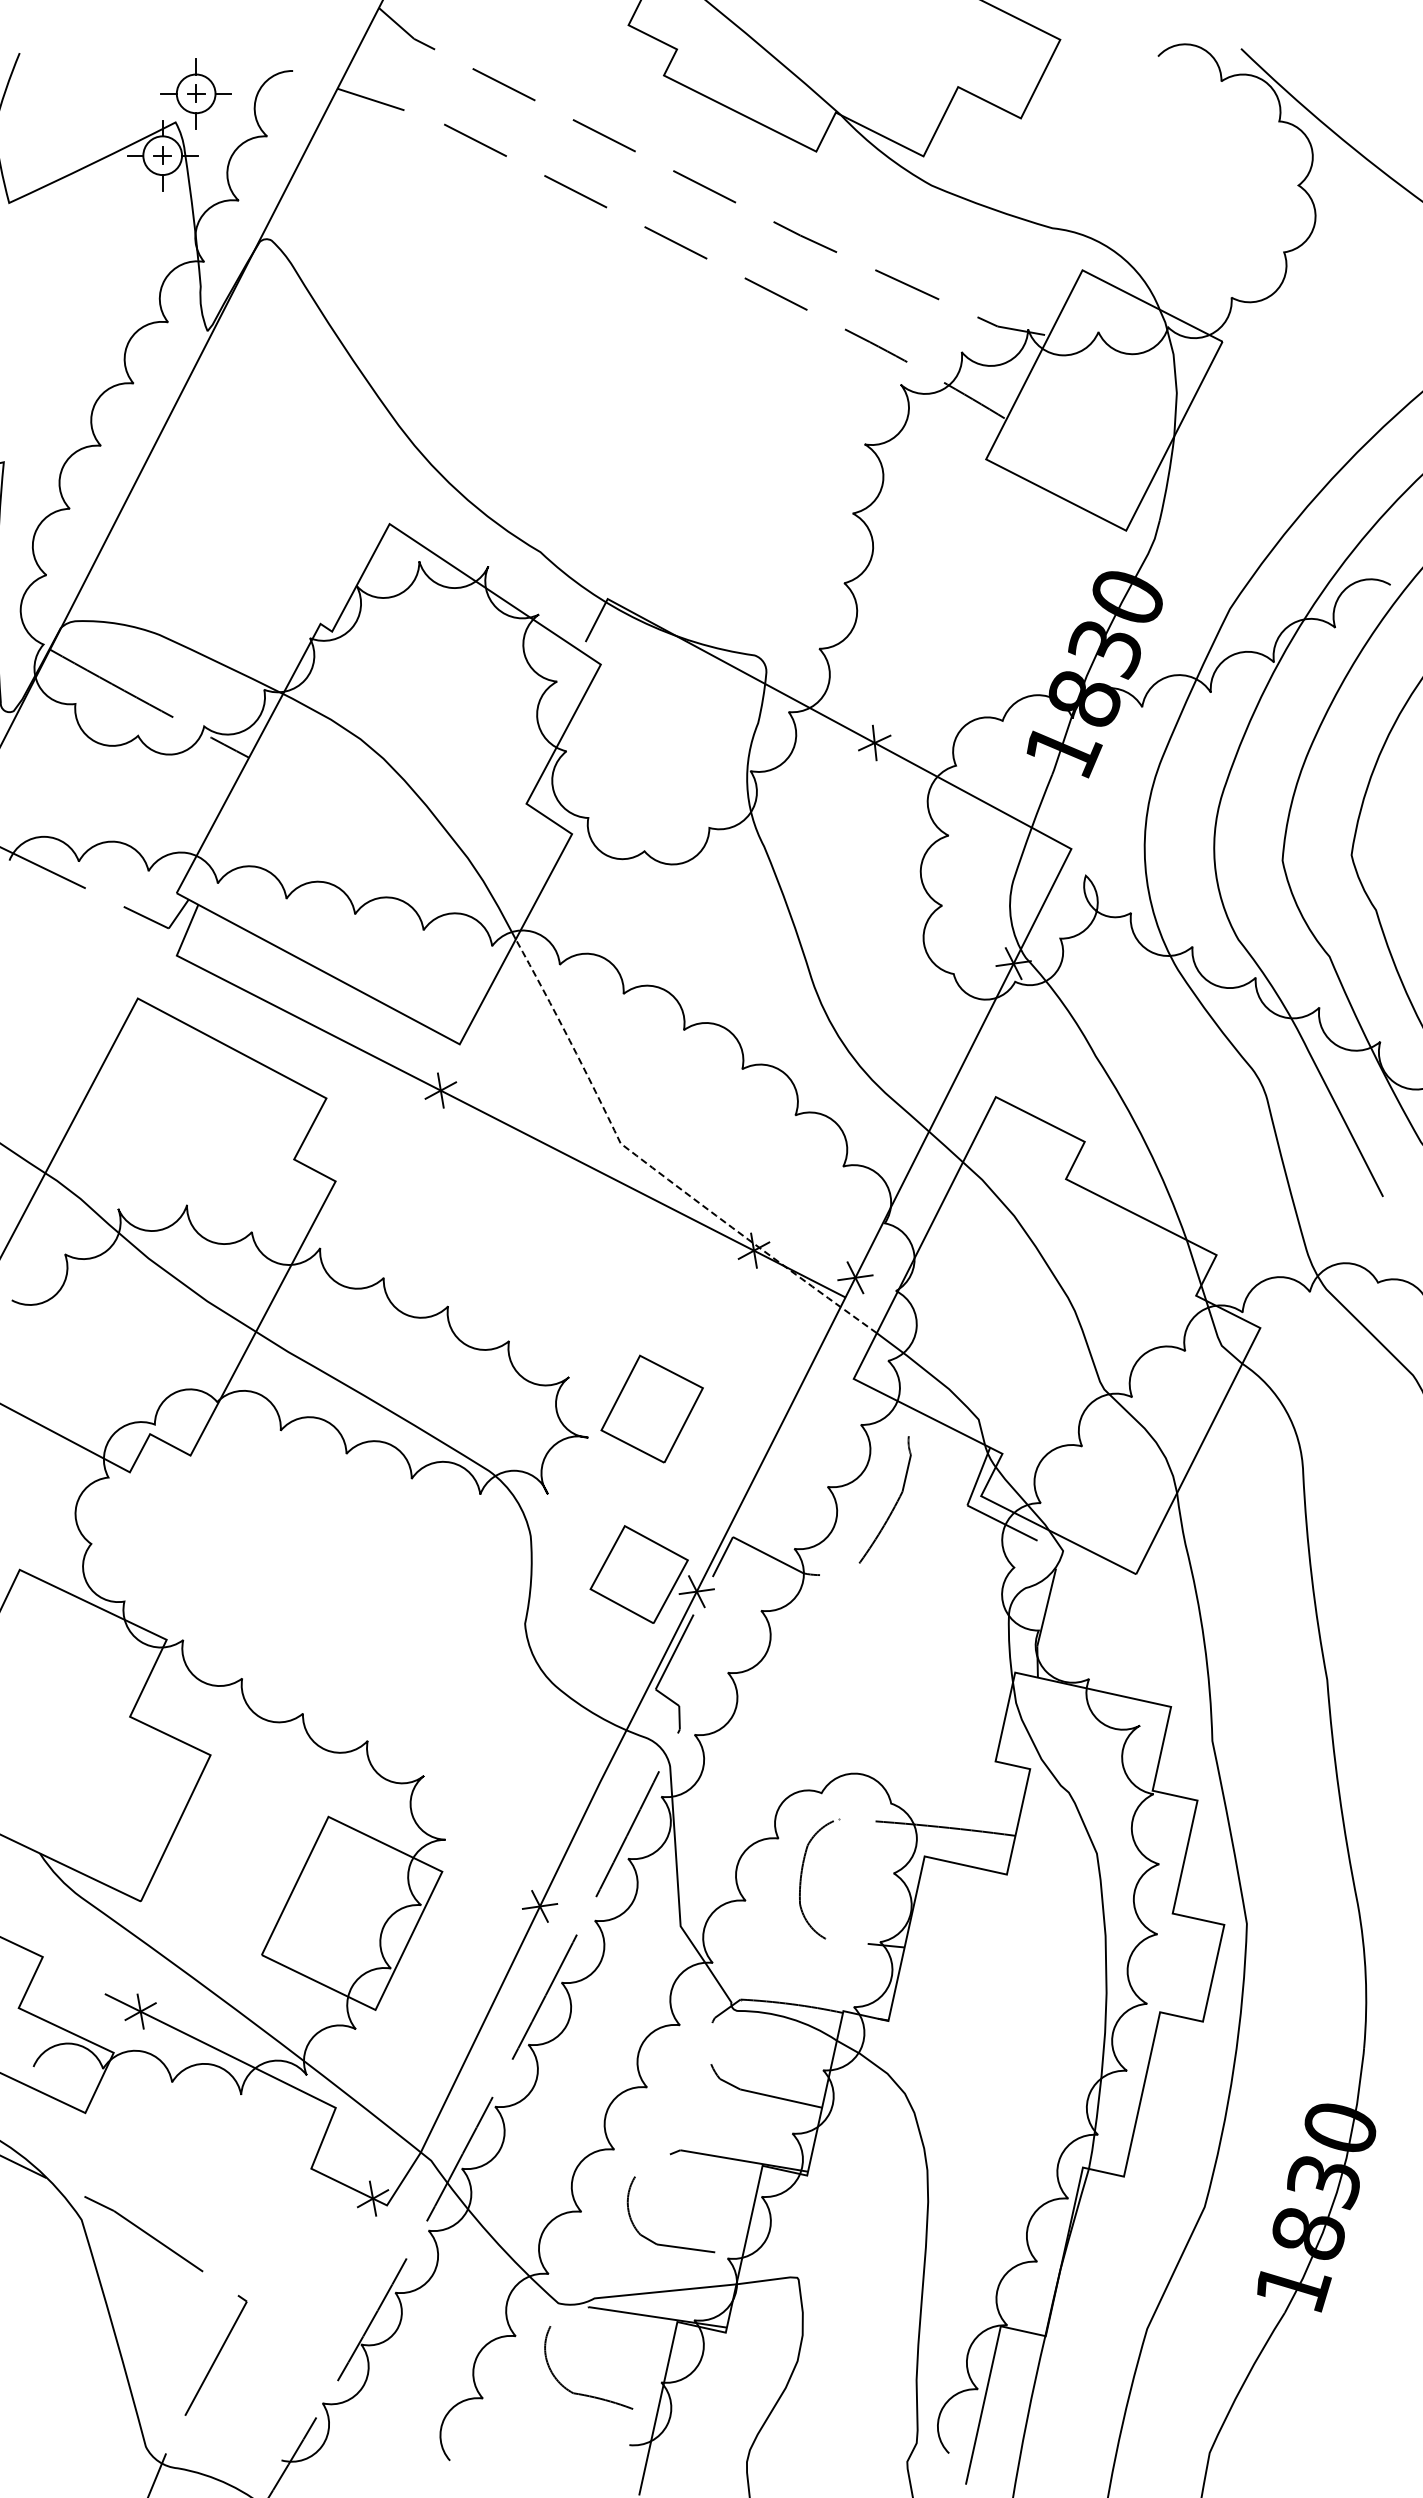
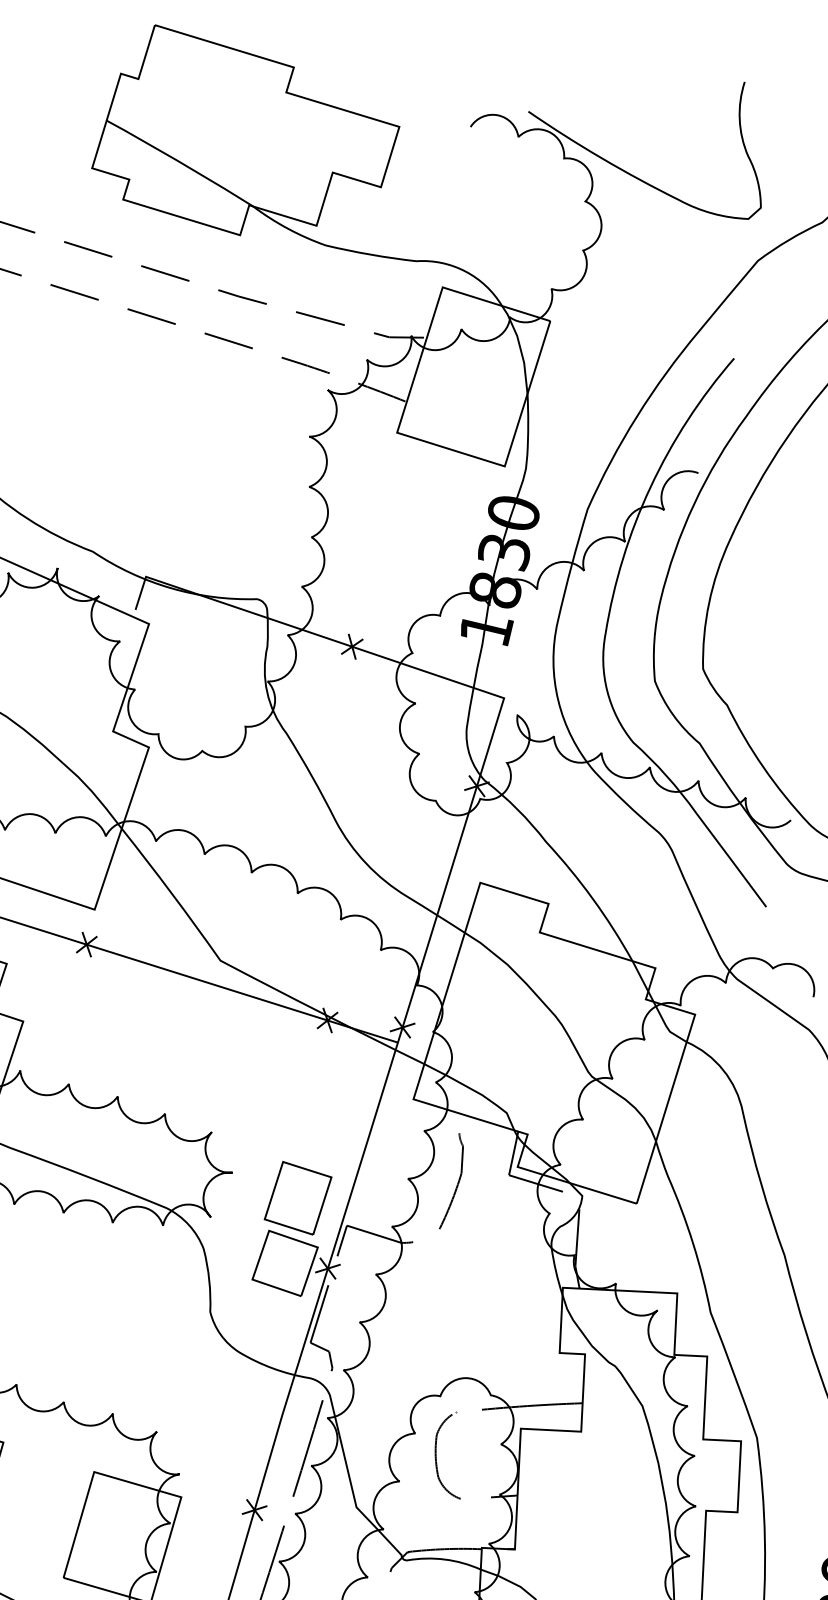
line: (654, 1169) -> (247, 974), dashed -> solid
part: (651, 1408) -> (297, 1197), moved

